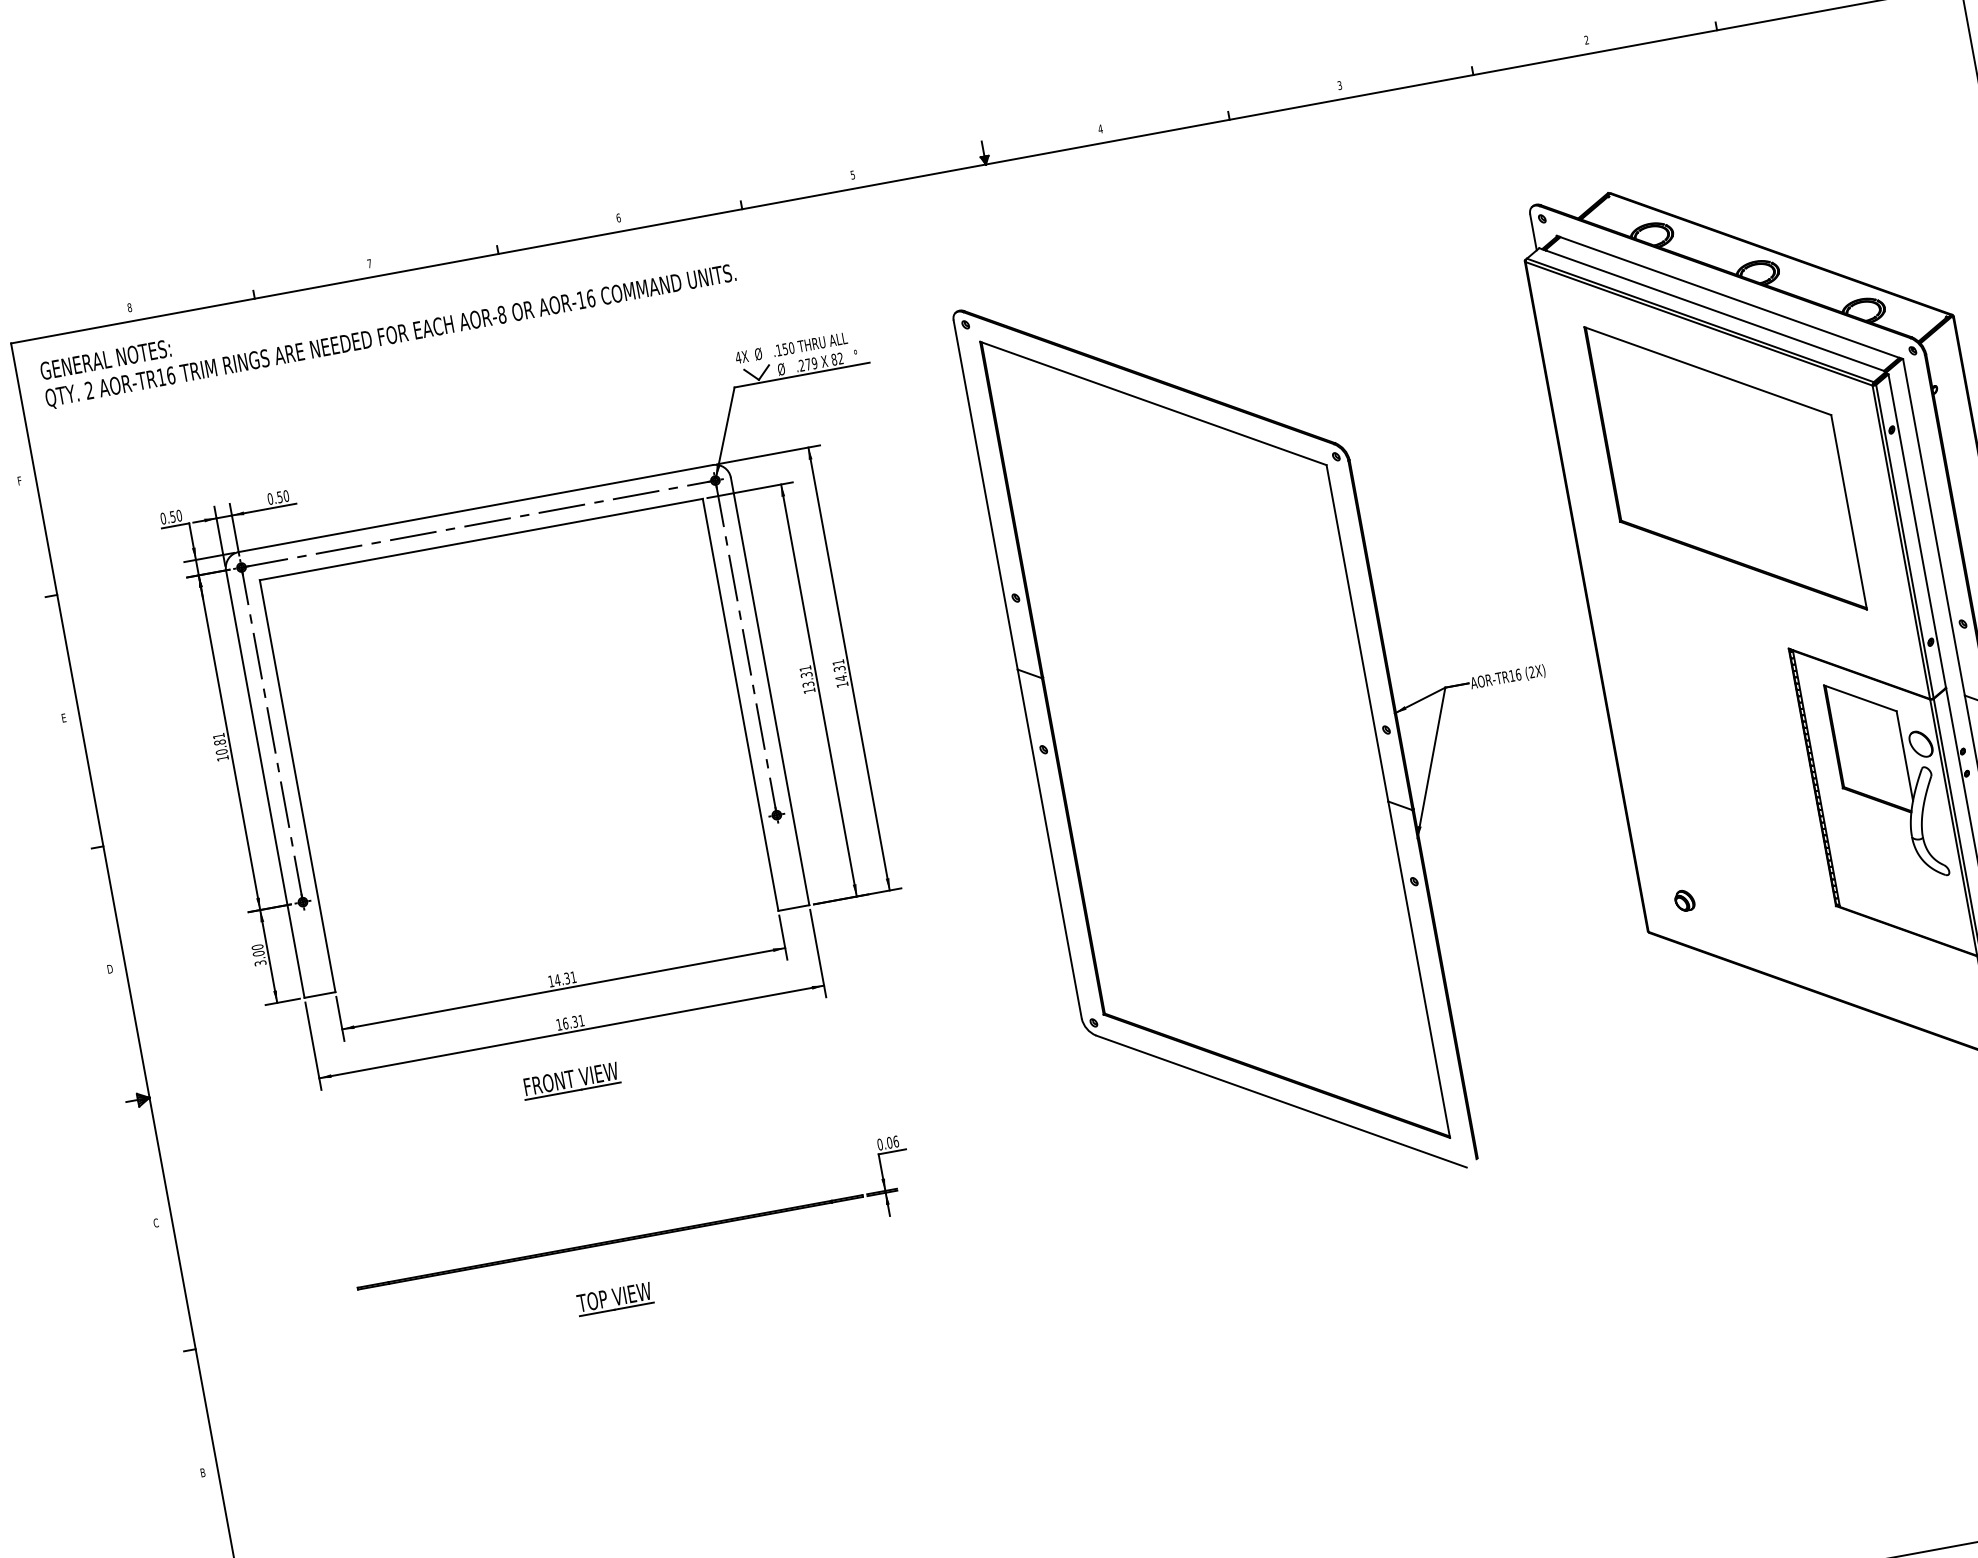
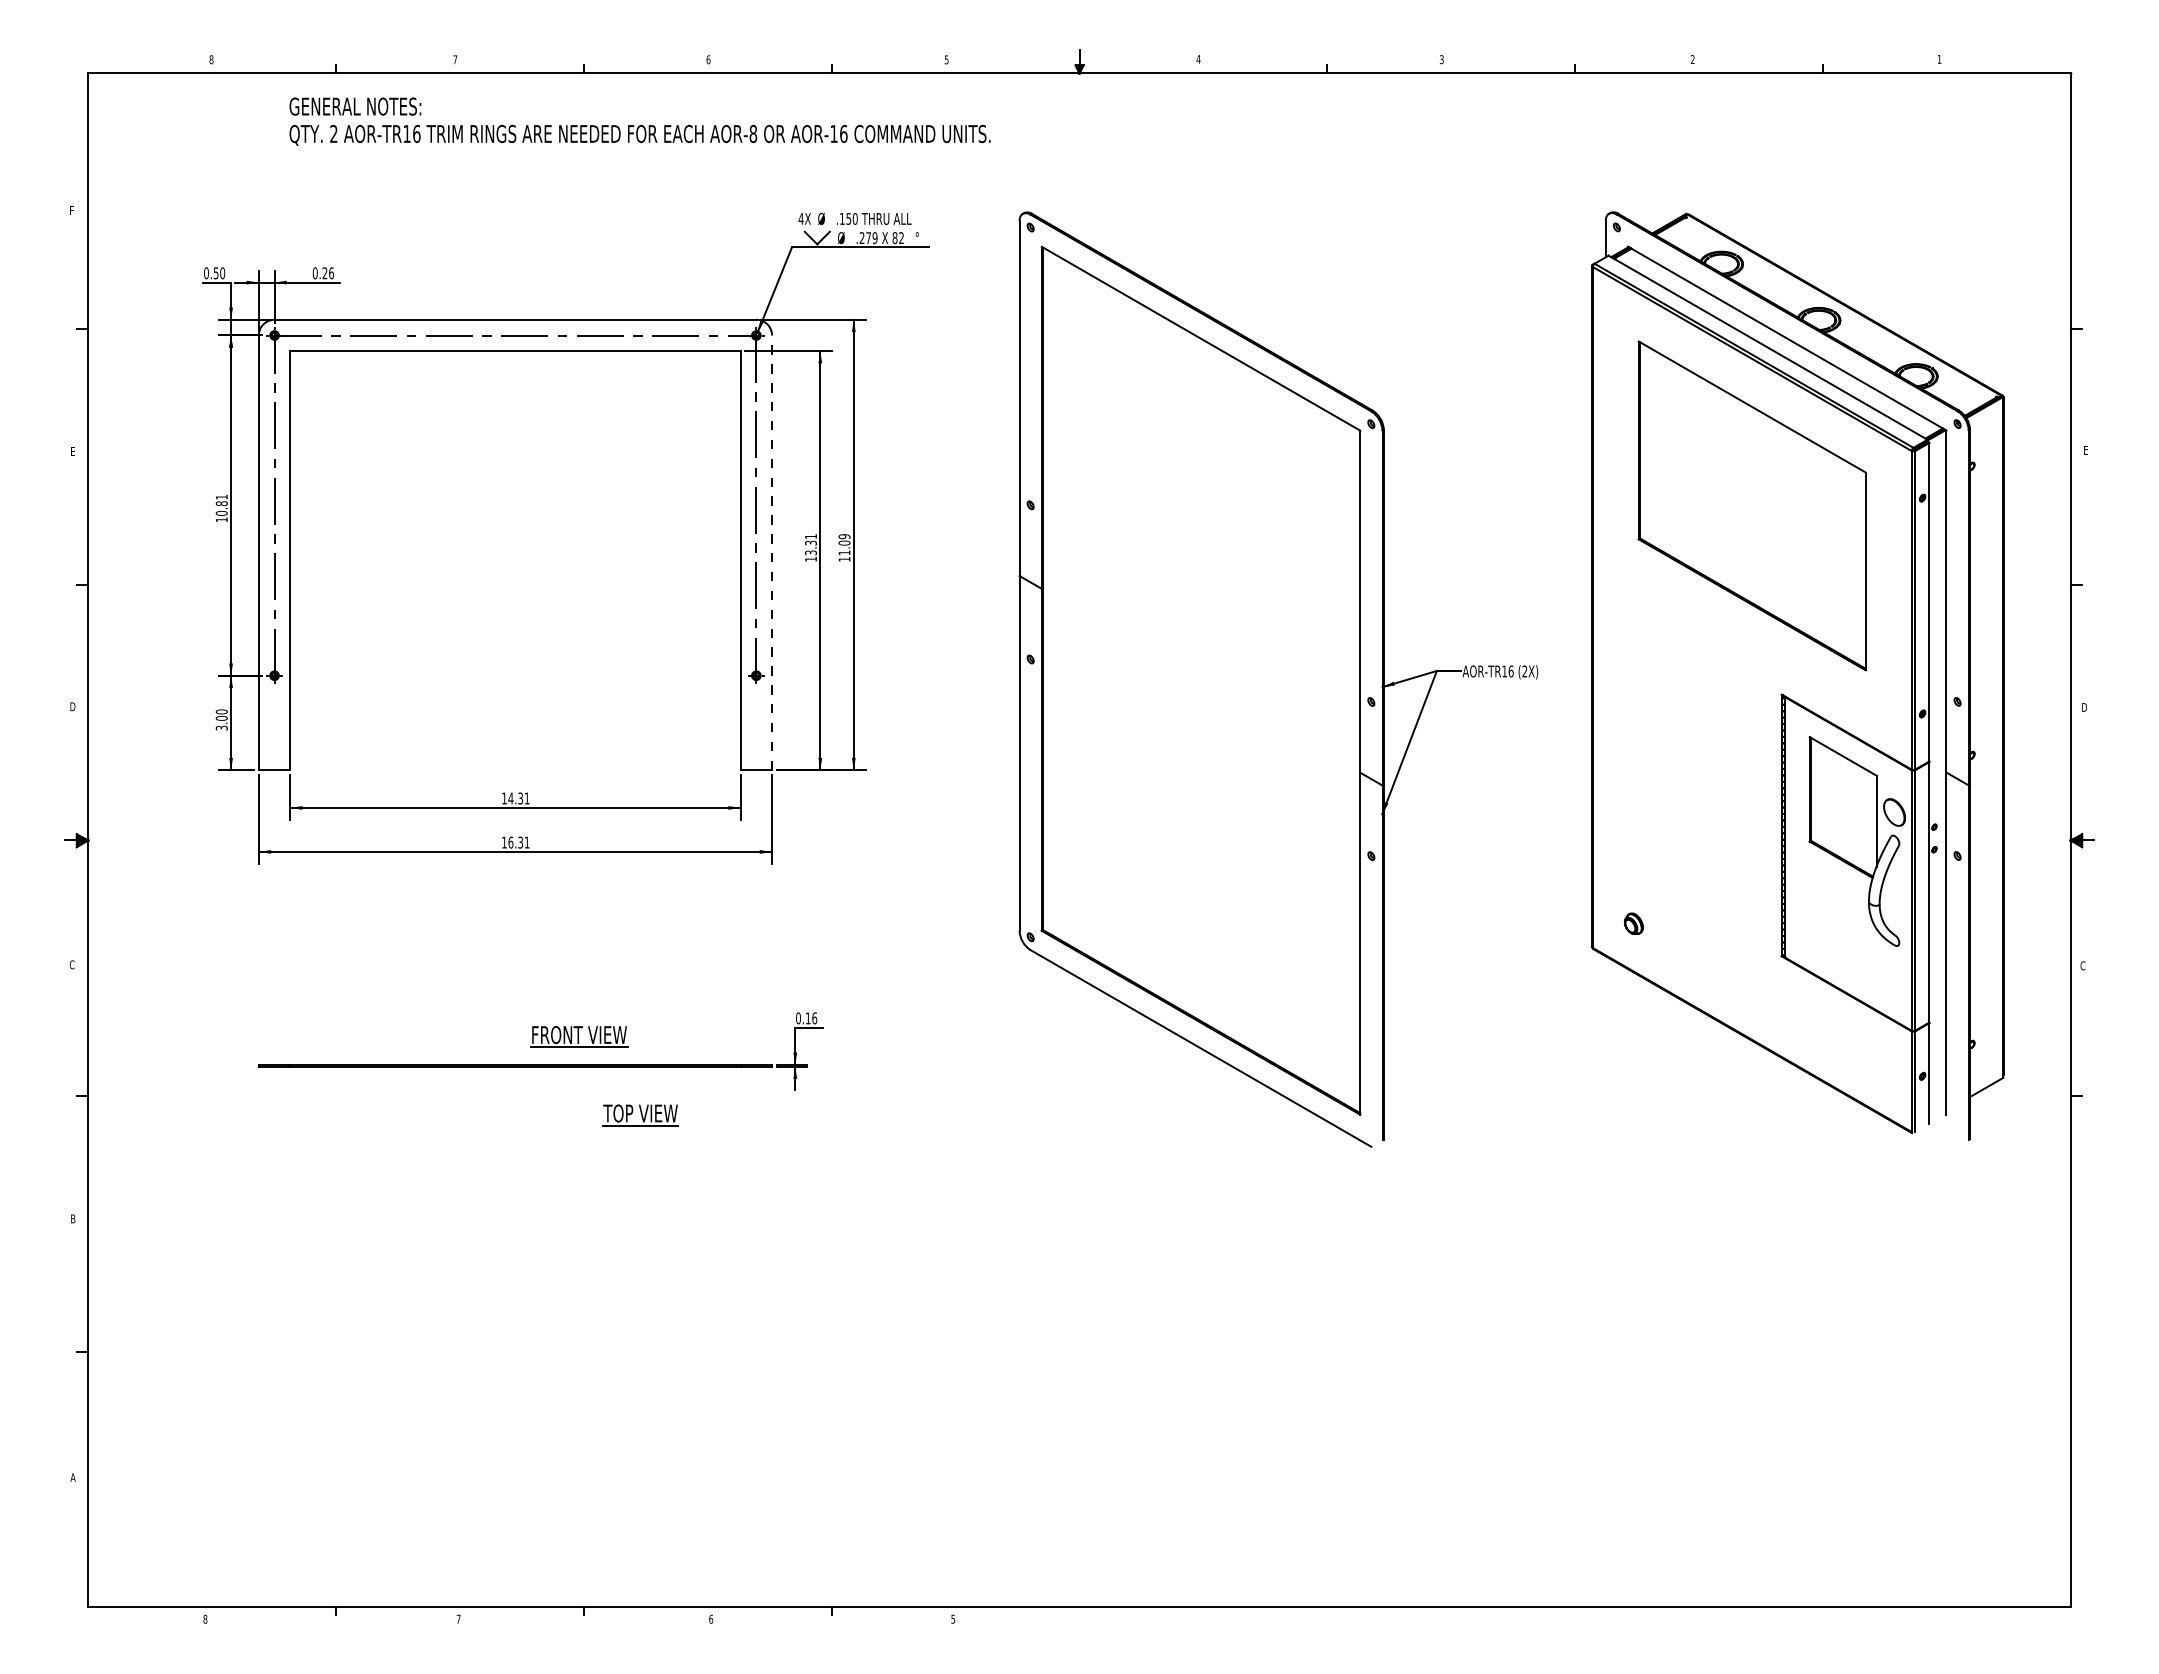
text: (387, 323) -> (639, 121), moved
text: (283, 496) -> (328, 273), 0.50 -> 0.26
text: (839, 670) -> (844, 544), 14.31 -> 11.09
line: (770, 691) -> (772, 552), solid -> dashed
part: (571, 1080) -> (579, 1036), moved
text: (889, 1143) -> (807, 1018), 0.06 -> 0.16
part: (614, 1299) -> (640, 1115), moved

